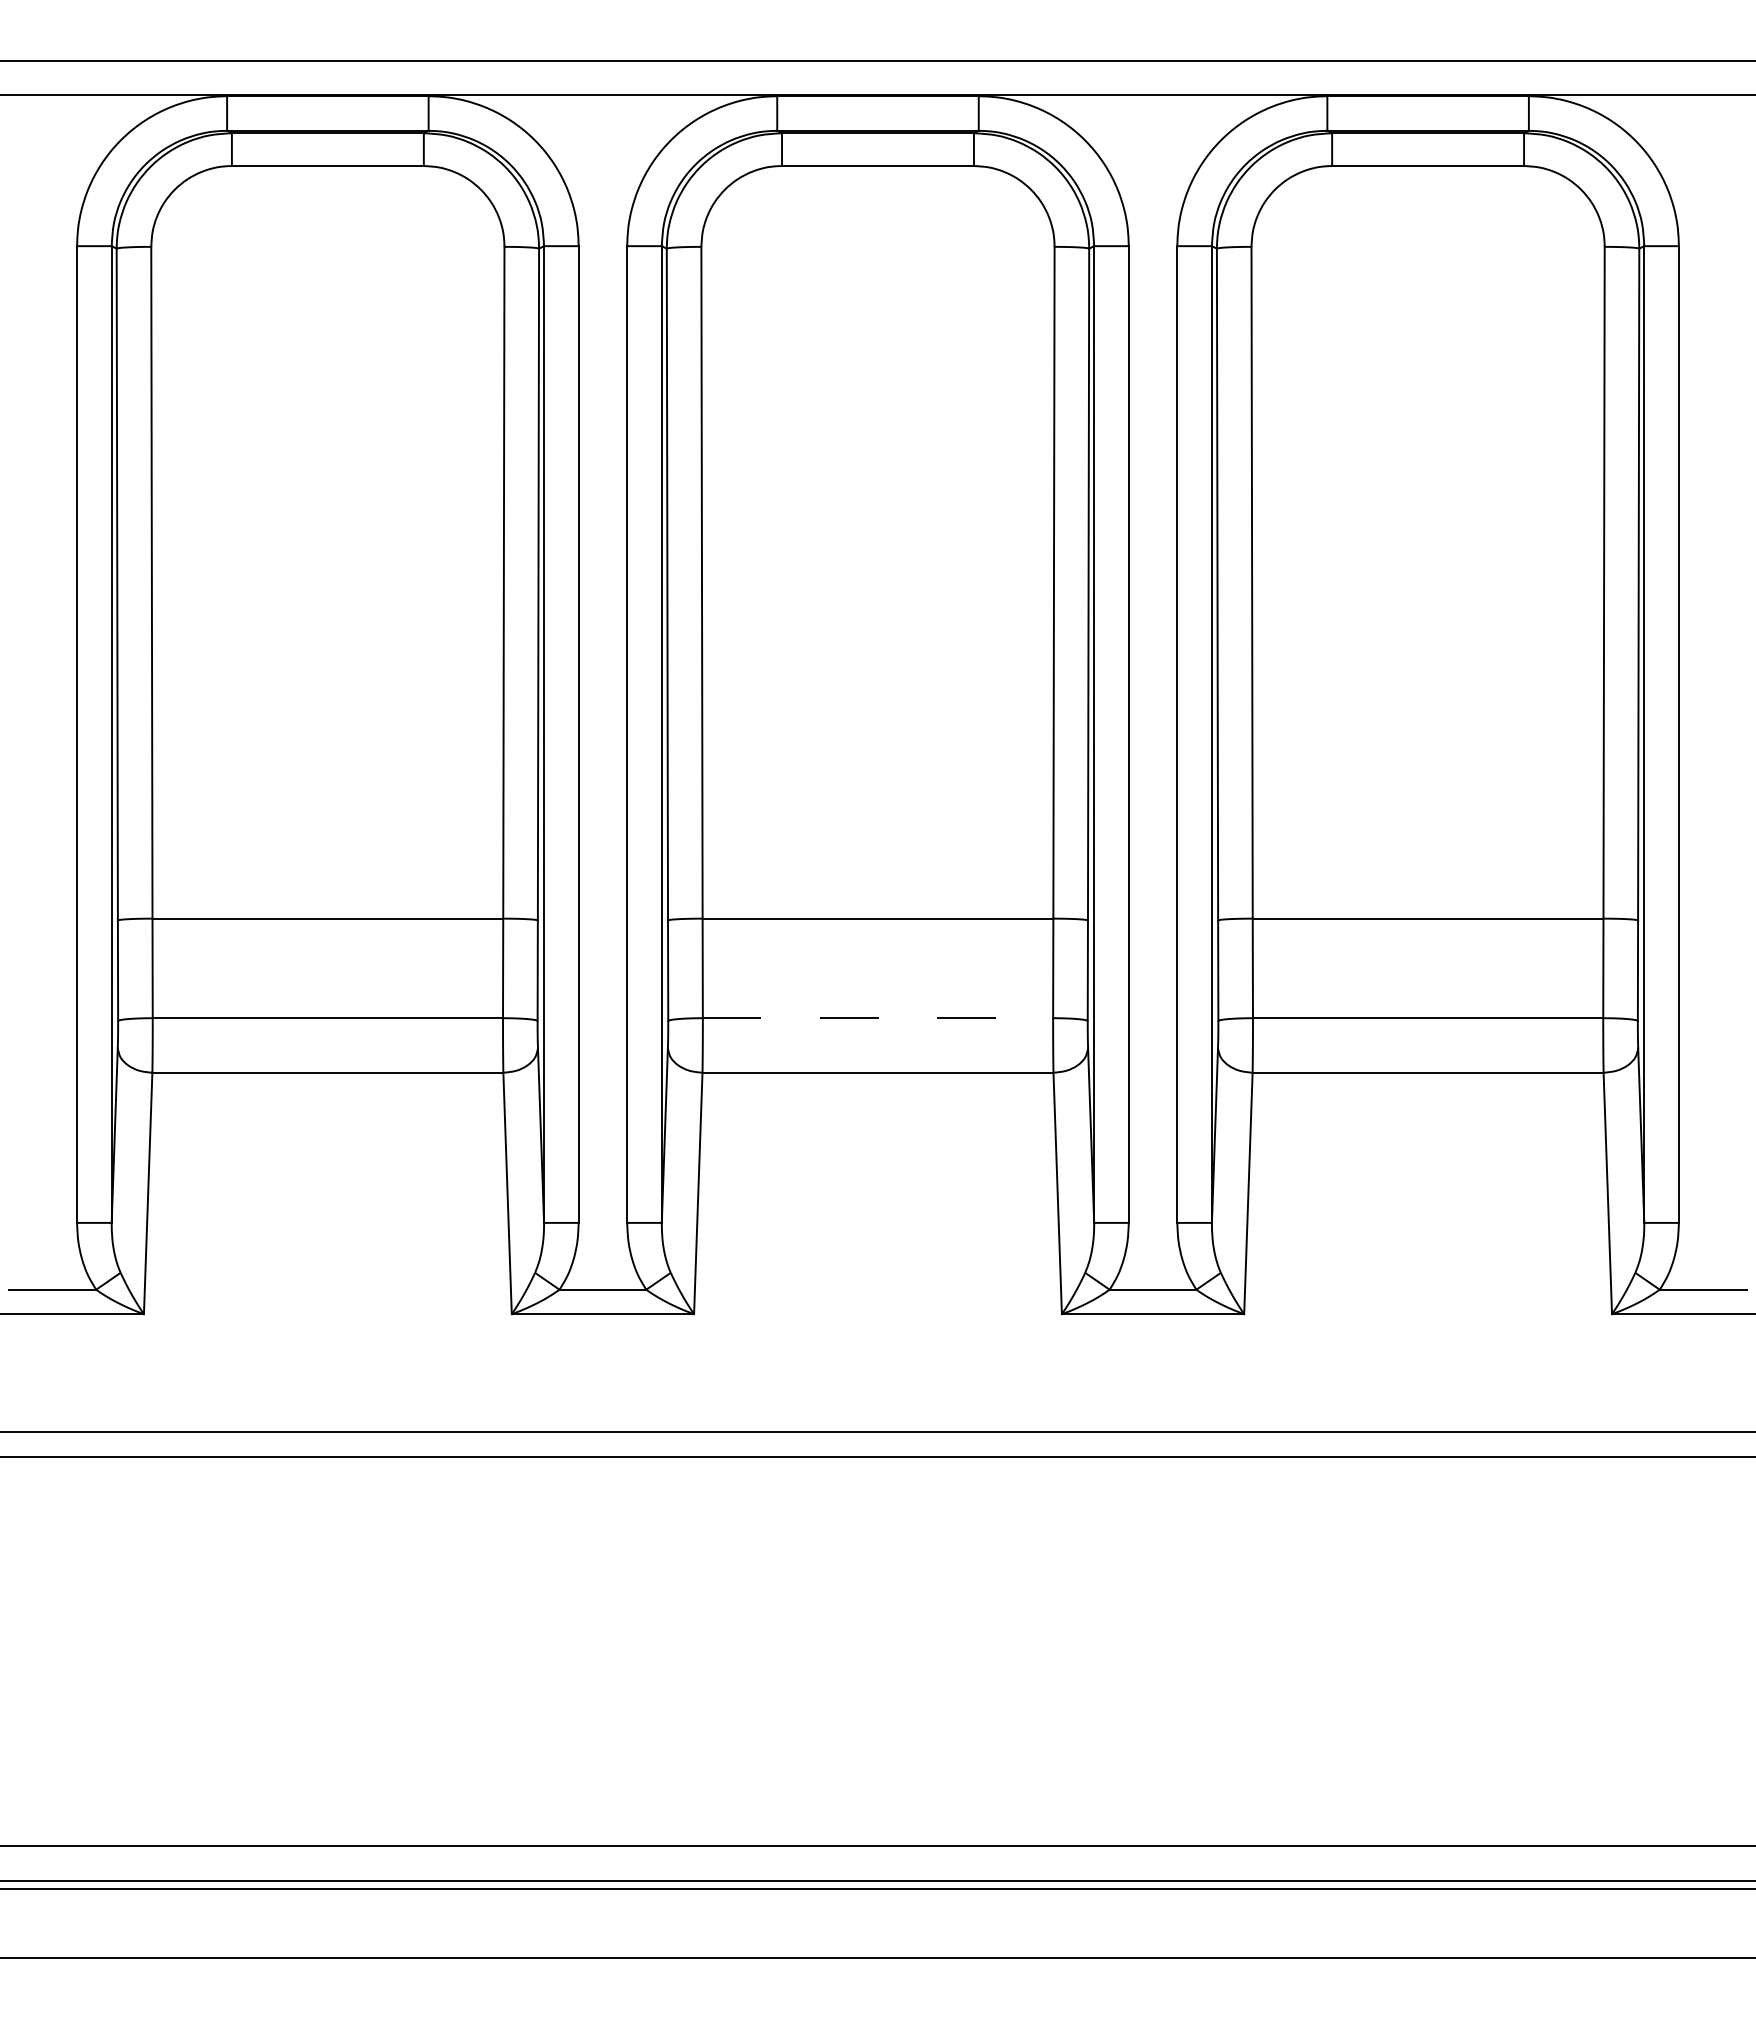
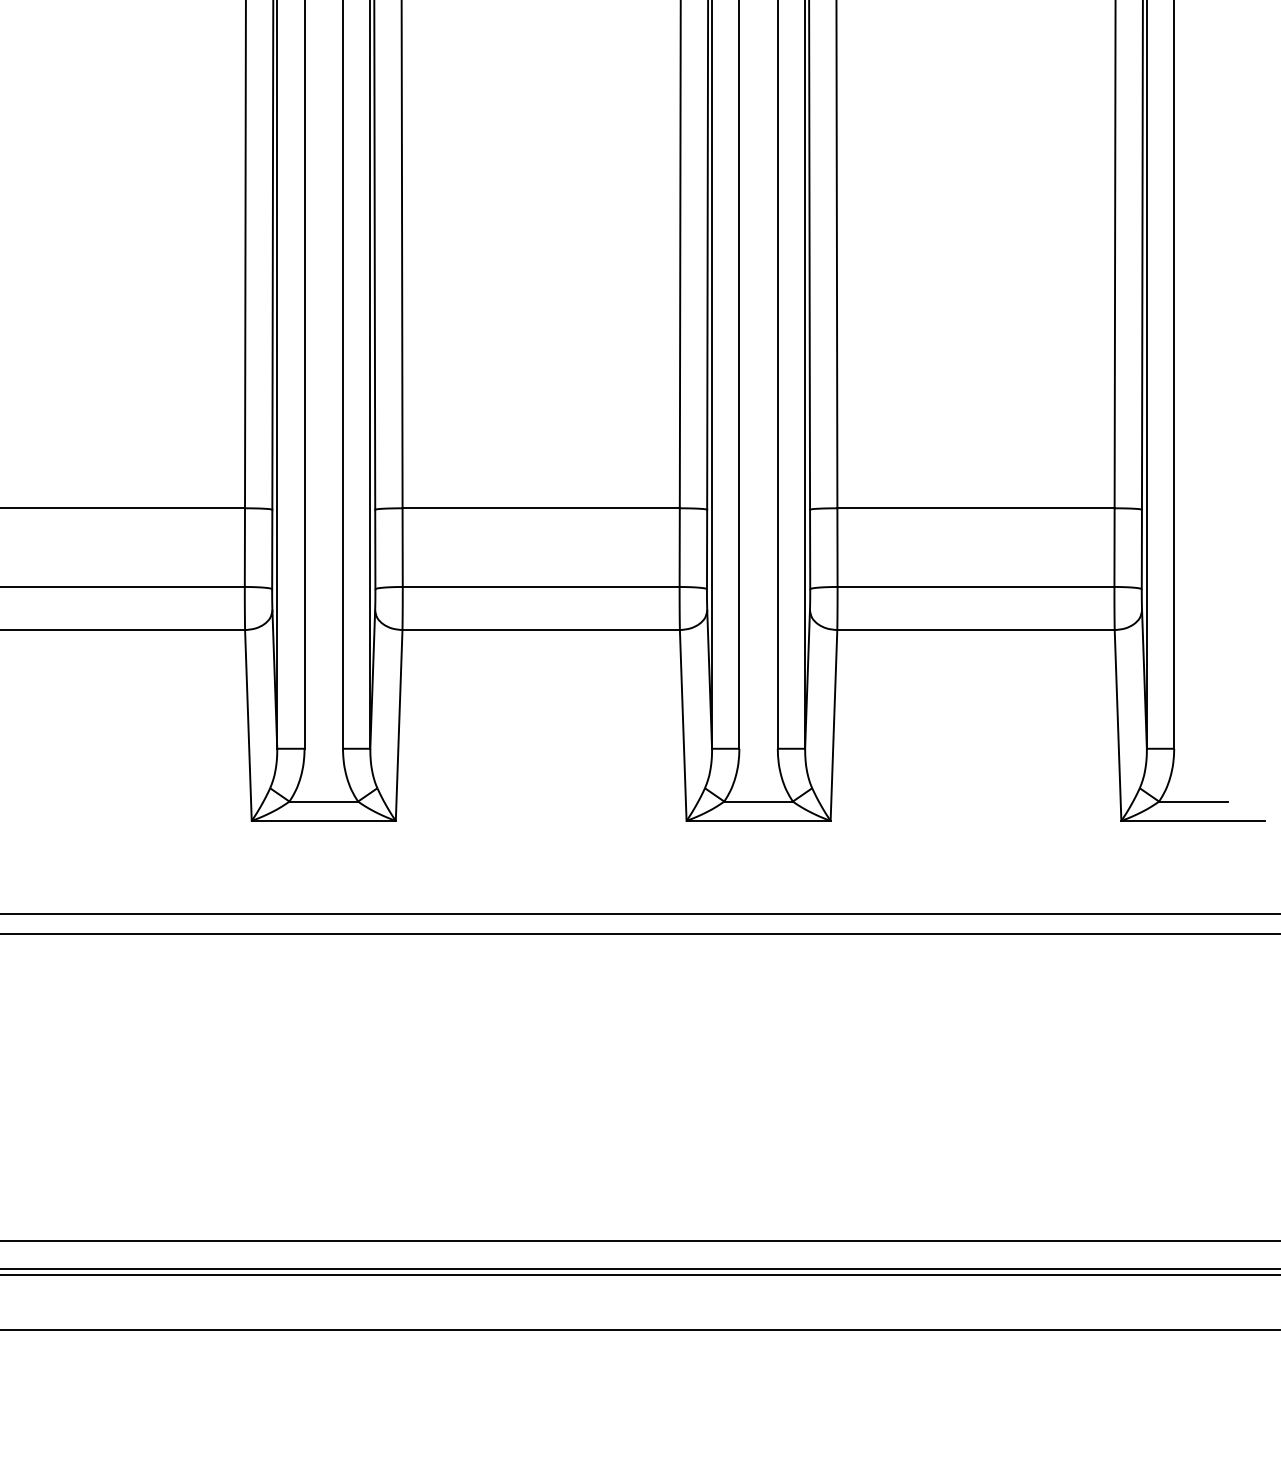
line: (878, 1018) -> (541, 587), dashed -> solid

